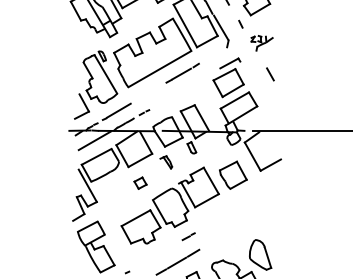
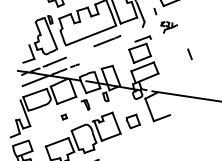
line: (270, 74) -> (189, 54), moved
part: (233, 174) -> (133, 120), size x0.7
part: (140, 182) -> (64, 116), size x0.6

